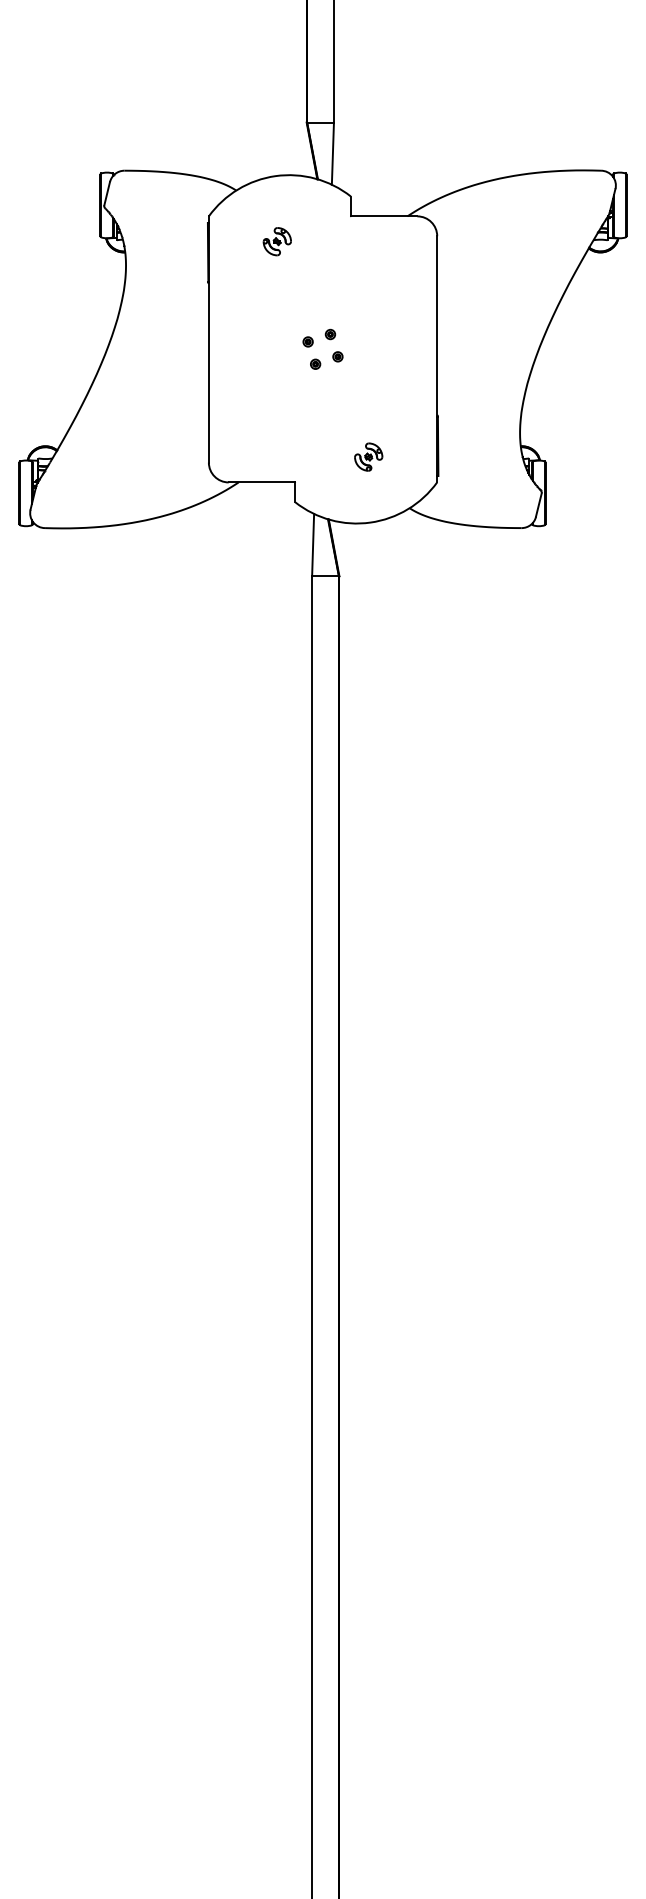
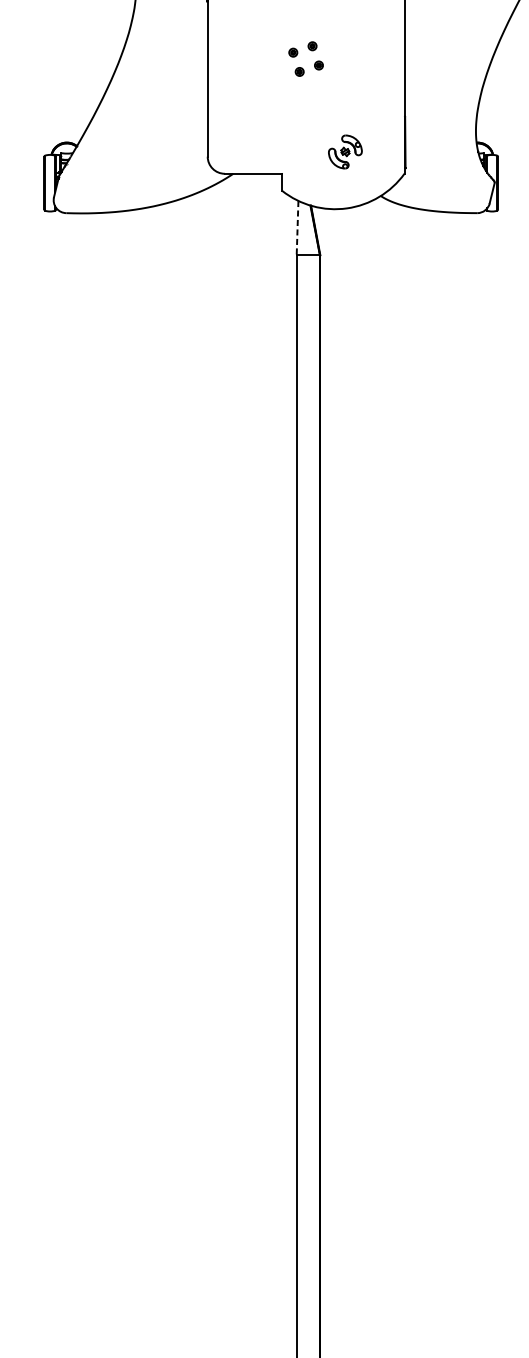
part: (368, 456) -> (345, 151), size x1.4
line: (313, 545) -> (297, 228), solid -> dashed

